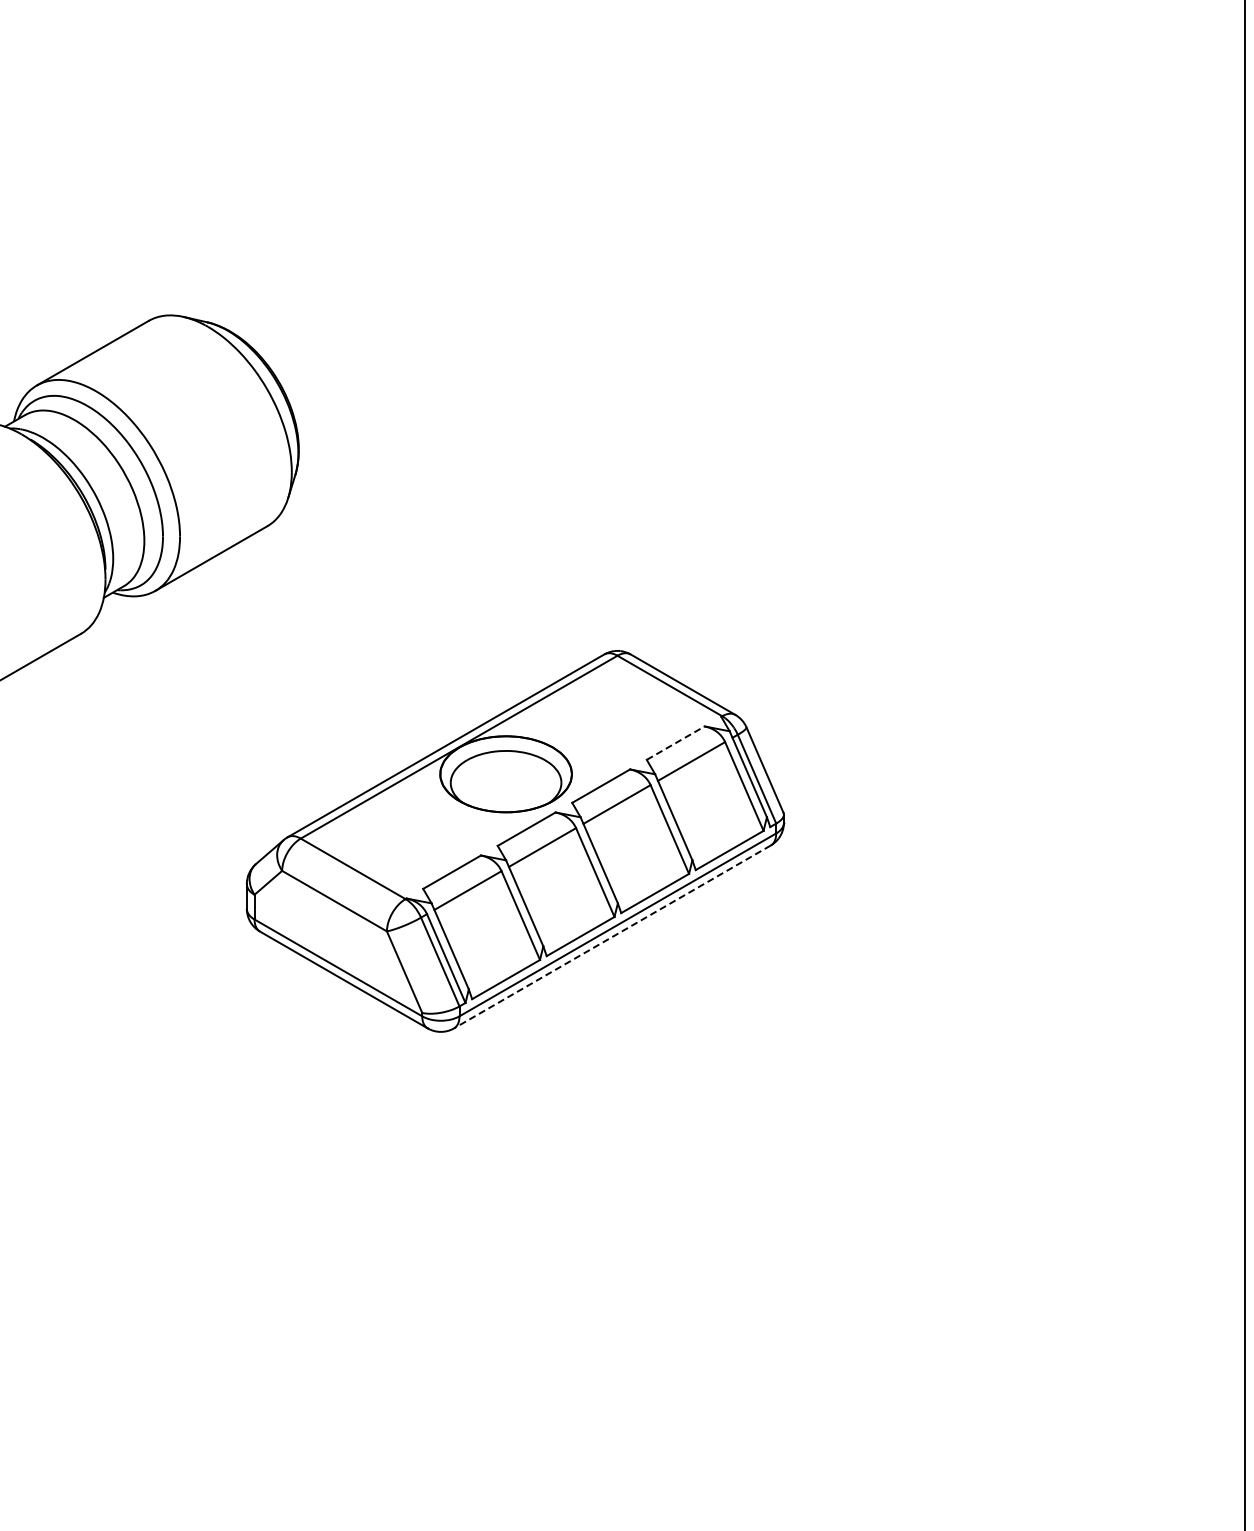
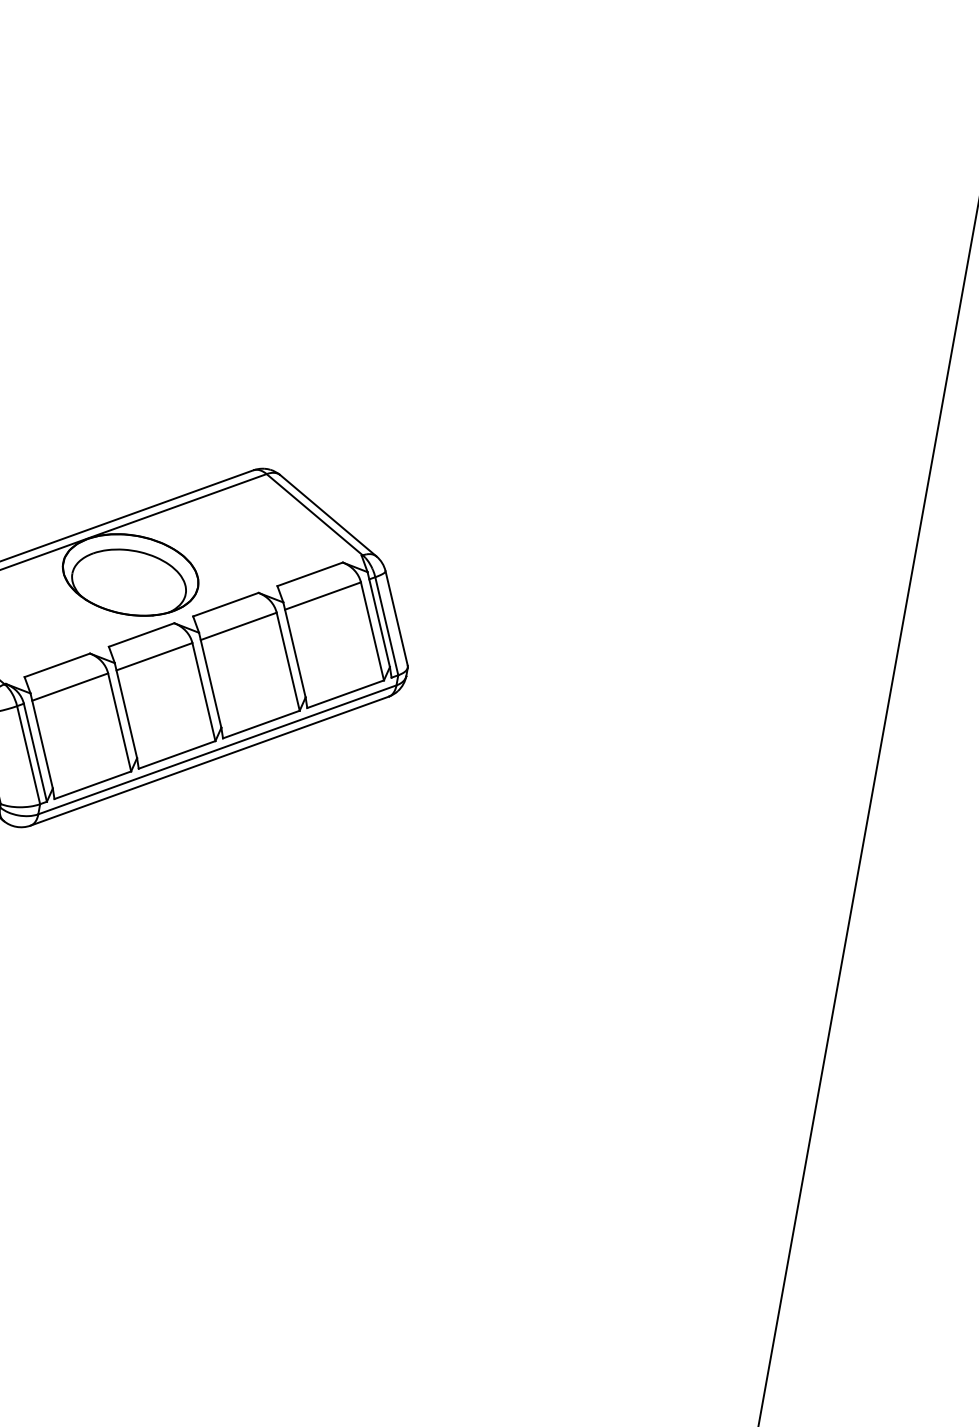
line: (676, 742) -> (311, 573), dashed -> solid
line: (612, 936) -> (209, 760), dashed -> solid

